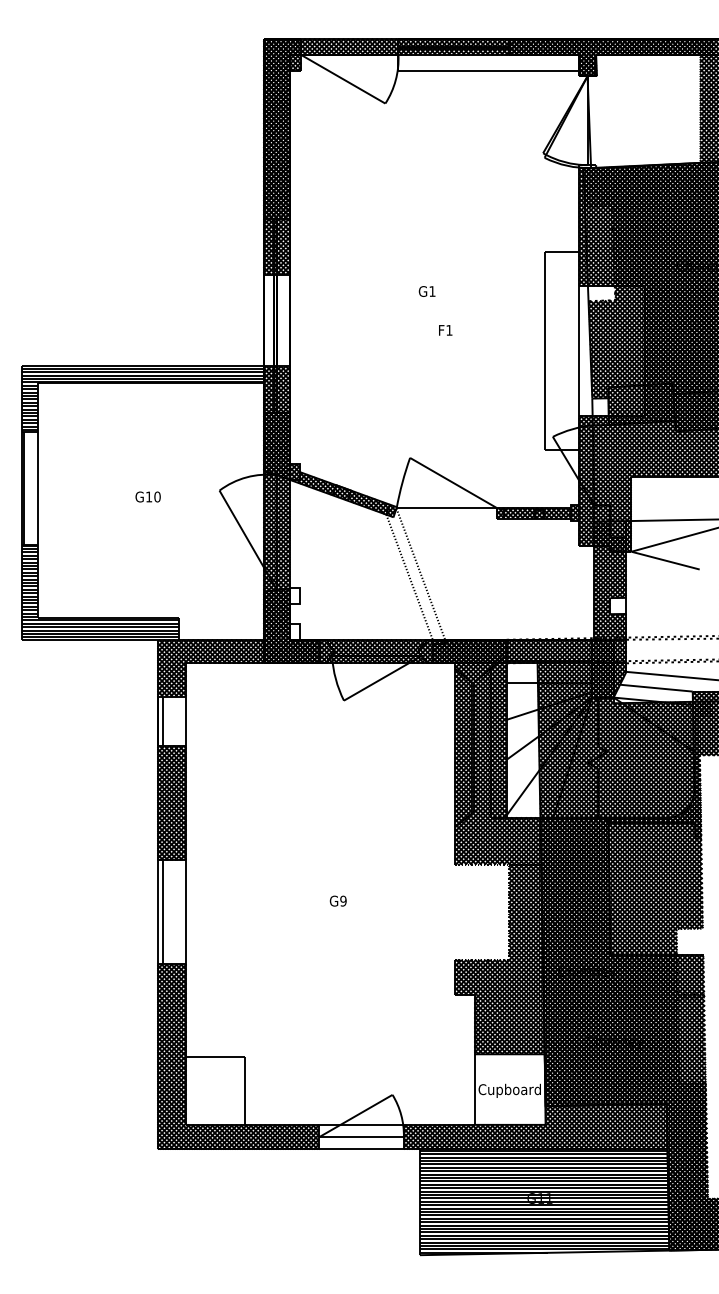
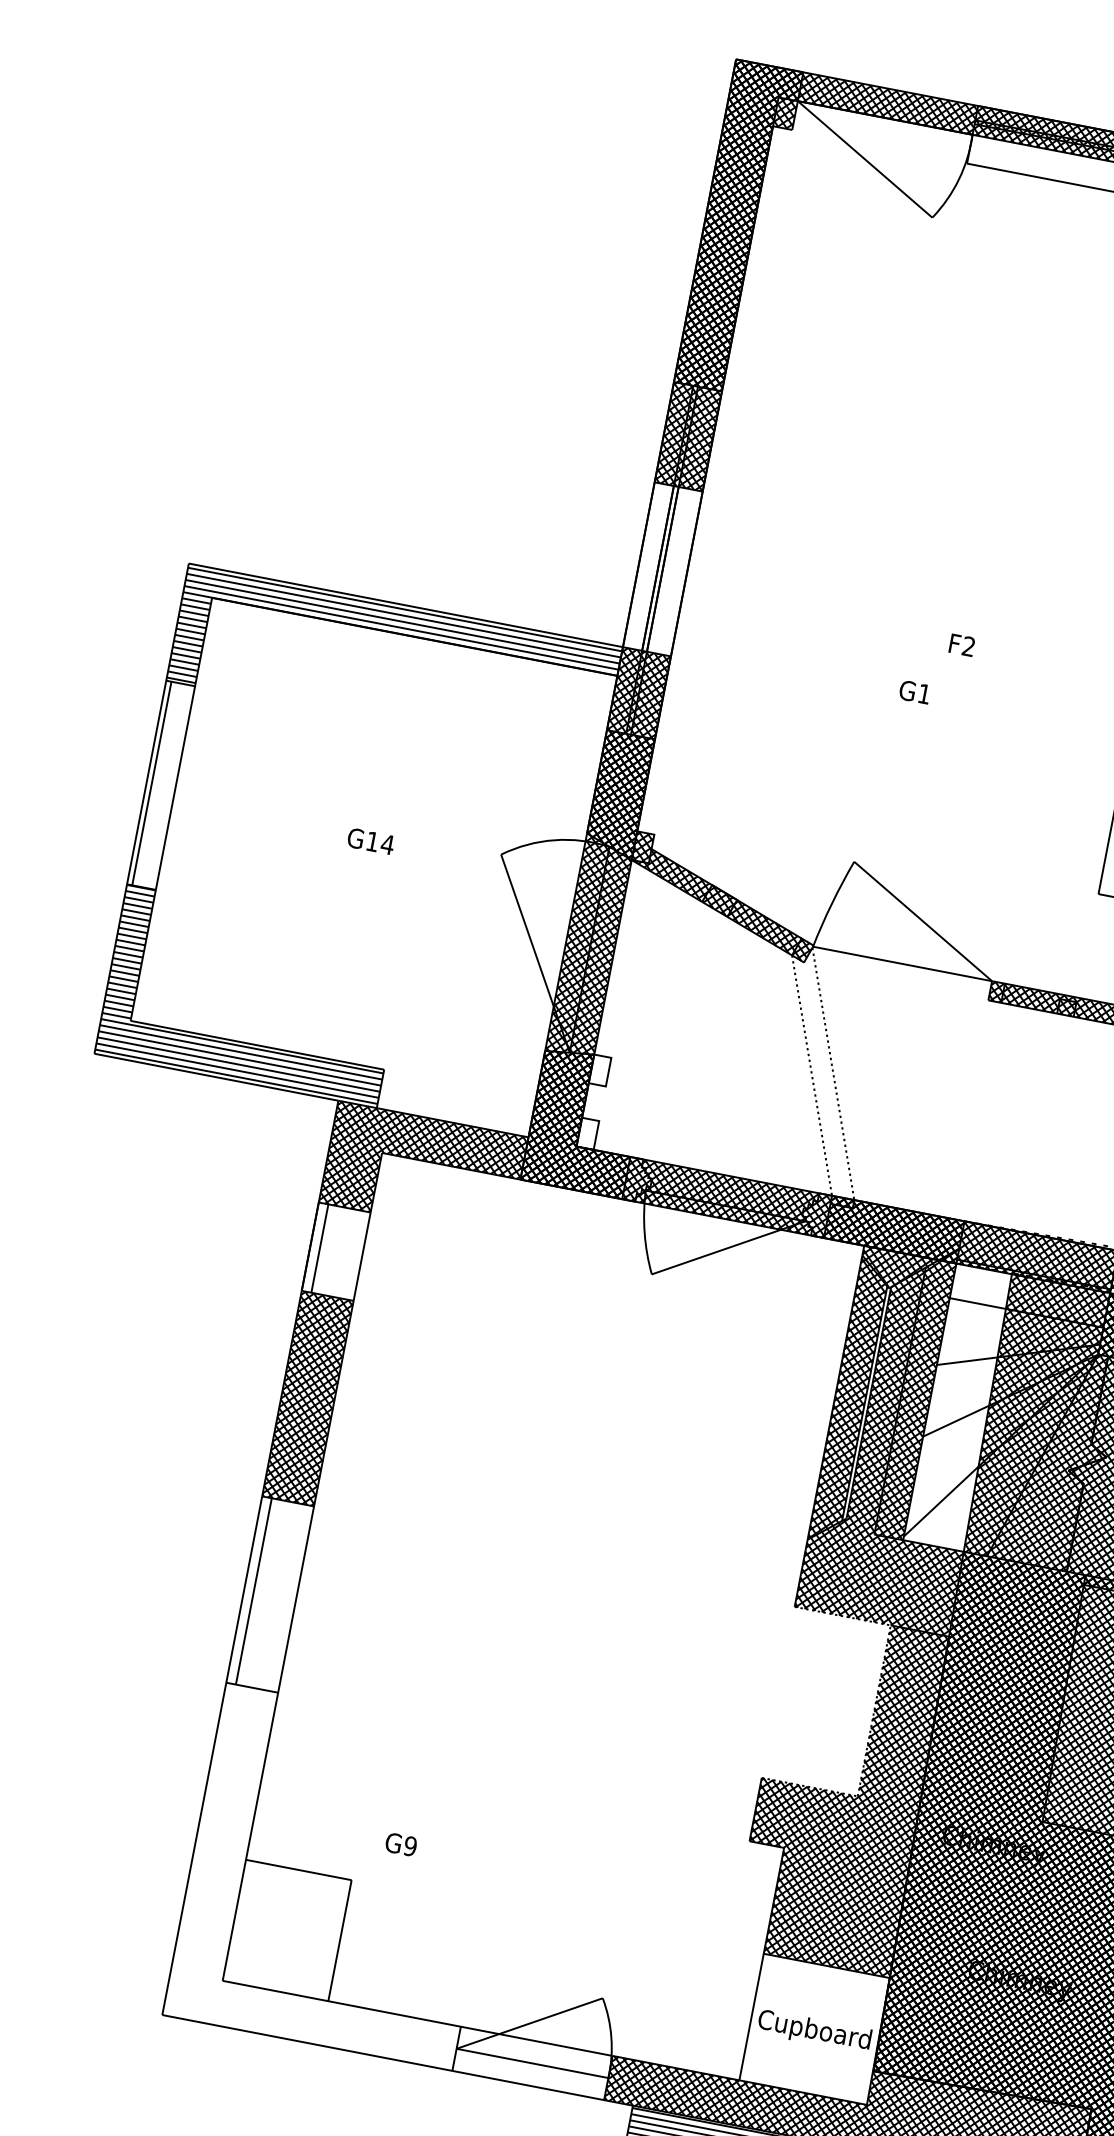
text: (426, 291) -> (913, 692), moved
text: (449, 330) -> (968, 646), F1 -> F2
text: (157, 496) -> (387, 843), G10 -> G14
text: (337, 900) -> (400, 1843), moved
hatch: (238, 1056) -> (339, 1876), removed

